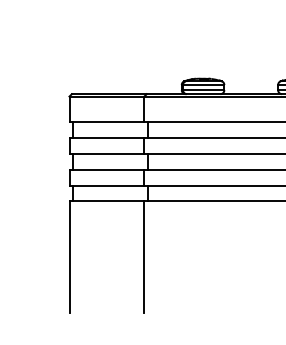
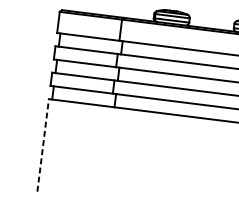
line: (144, 256) -> (105, 152), removed
line: (69, 257) -> (43, 145), solid -> dashed

